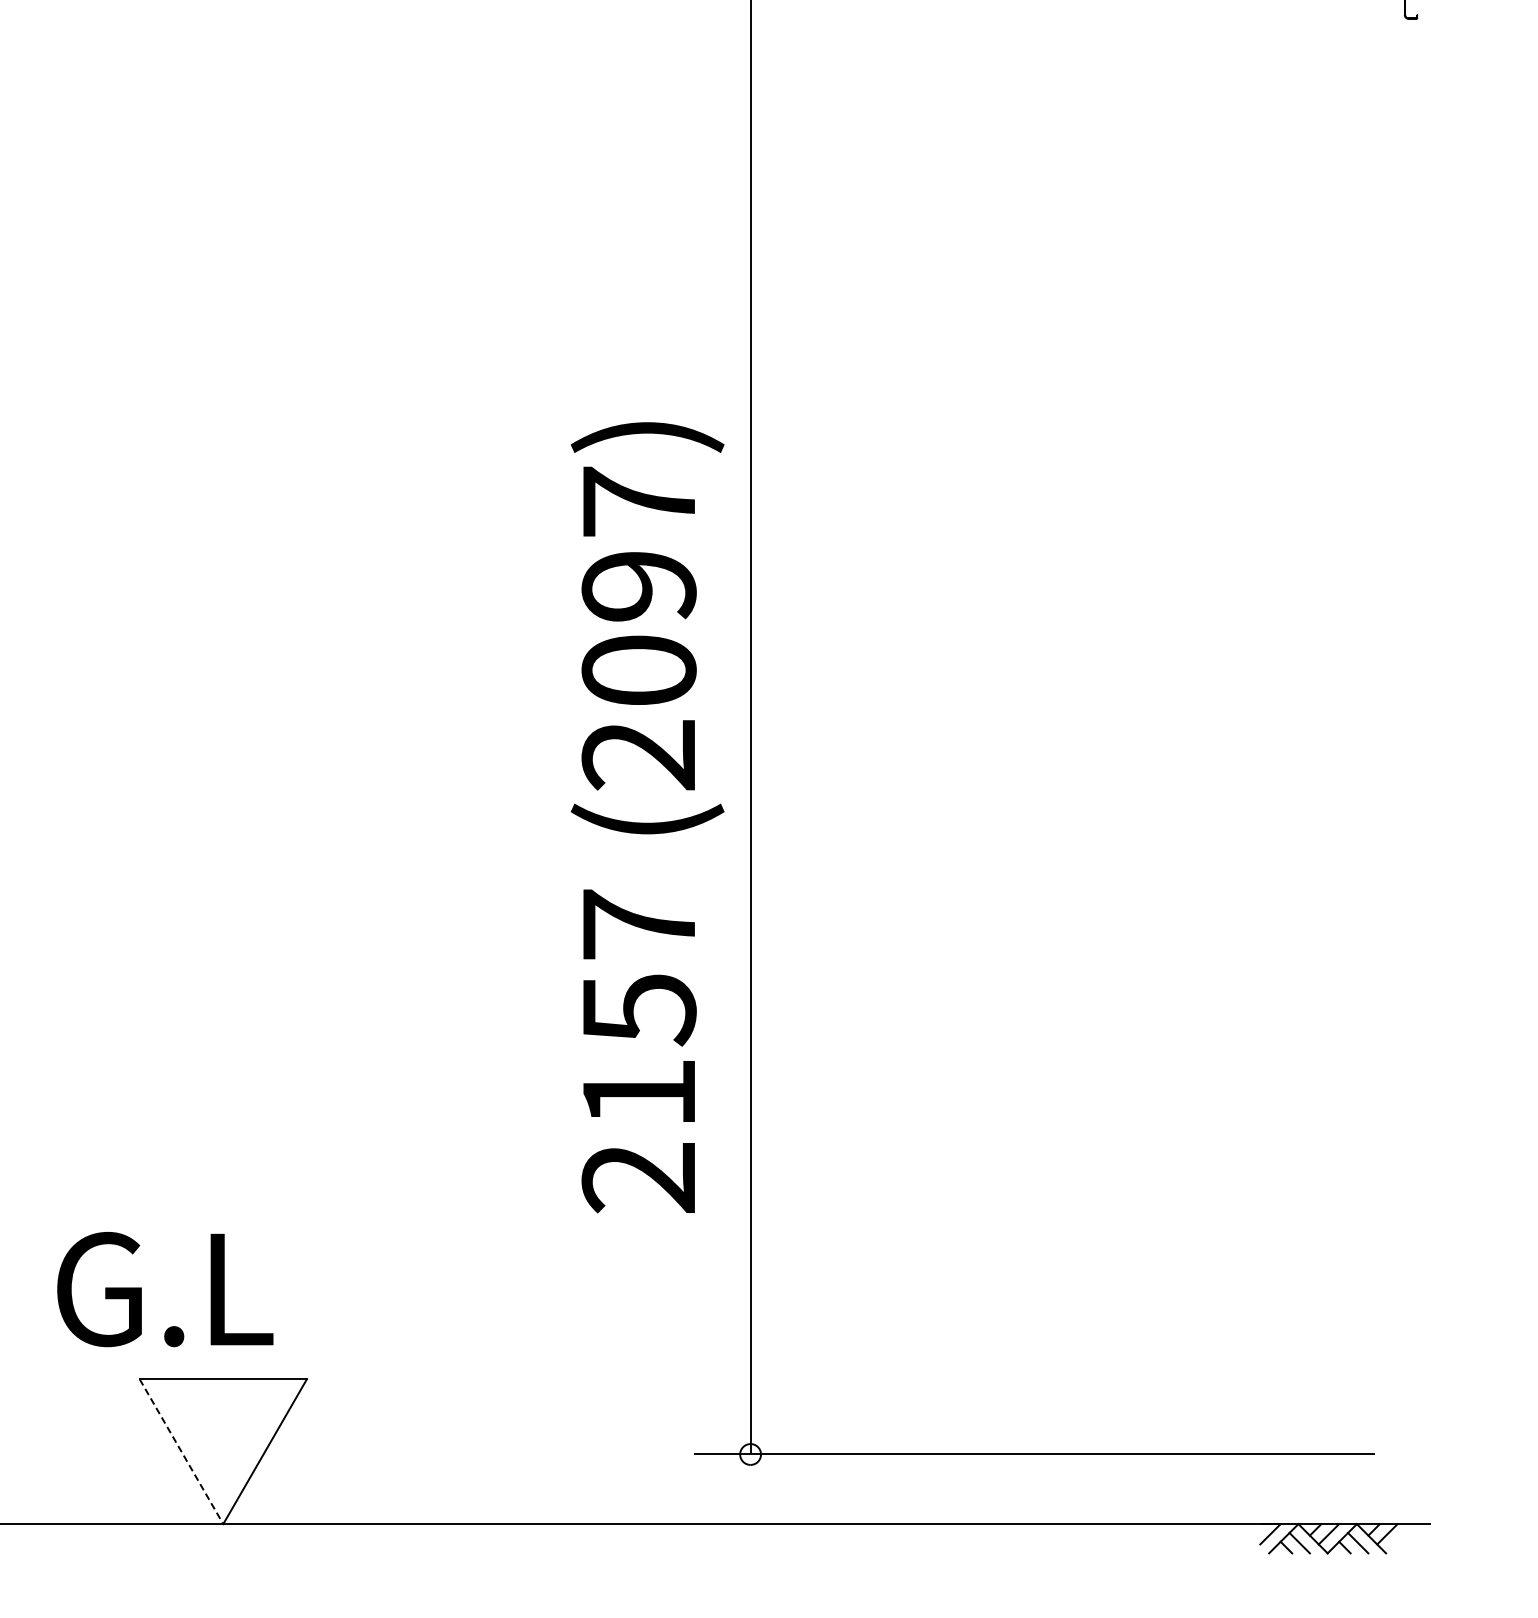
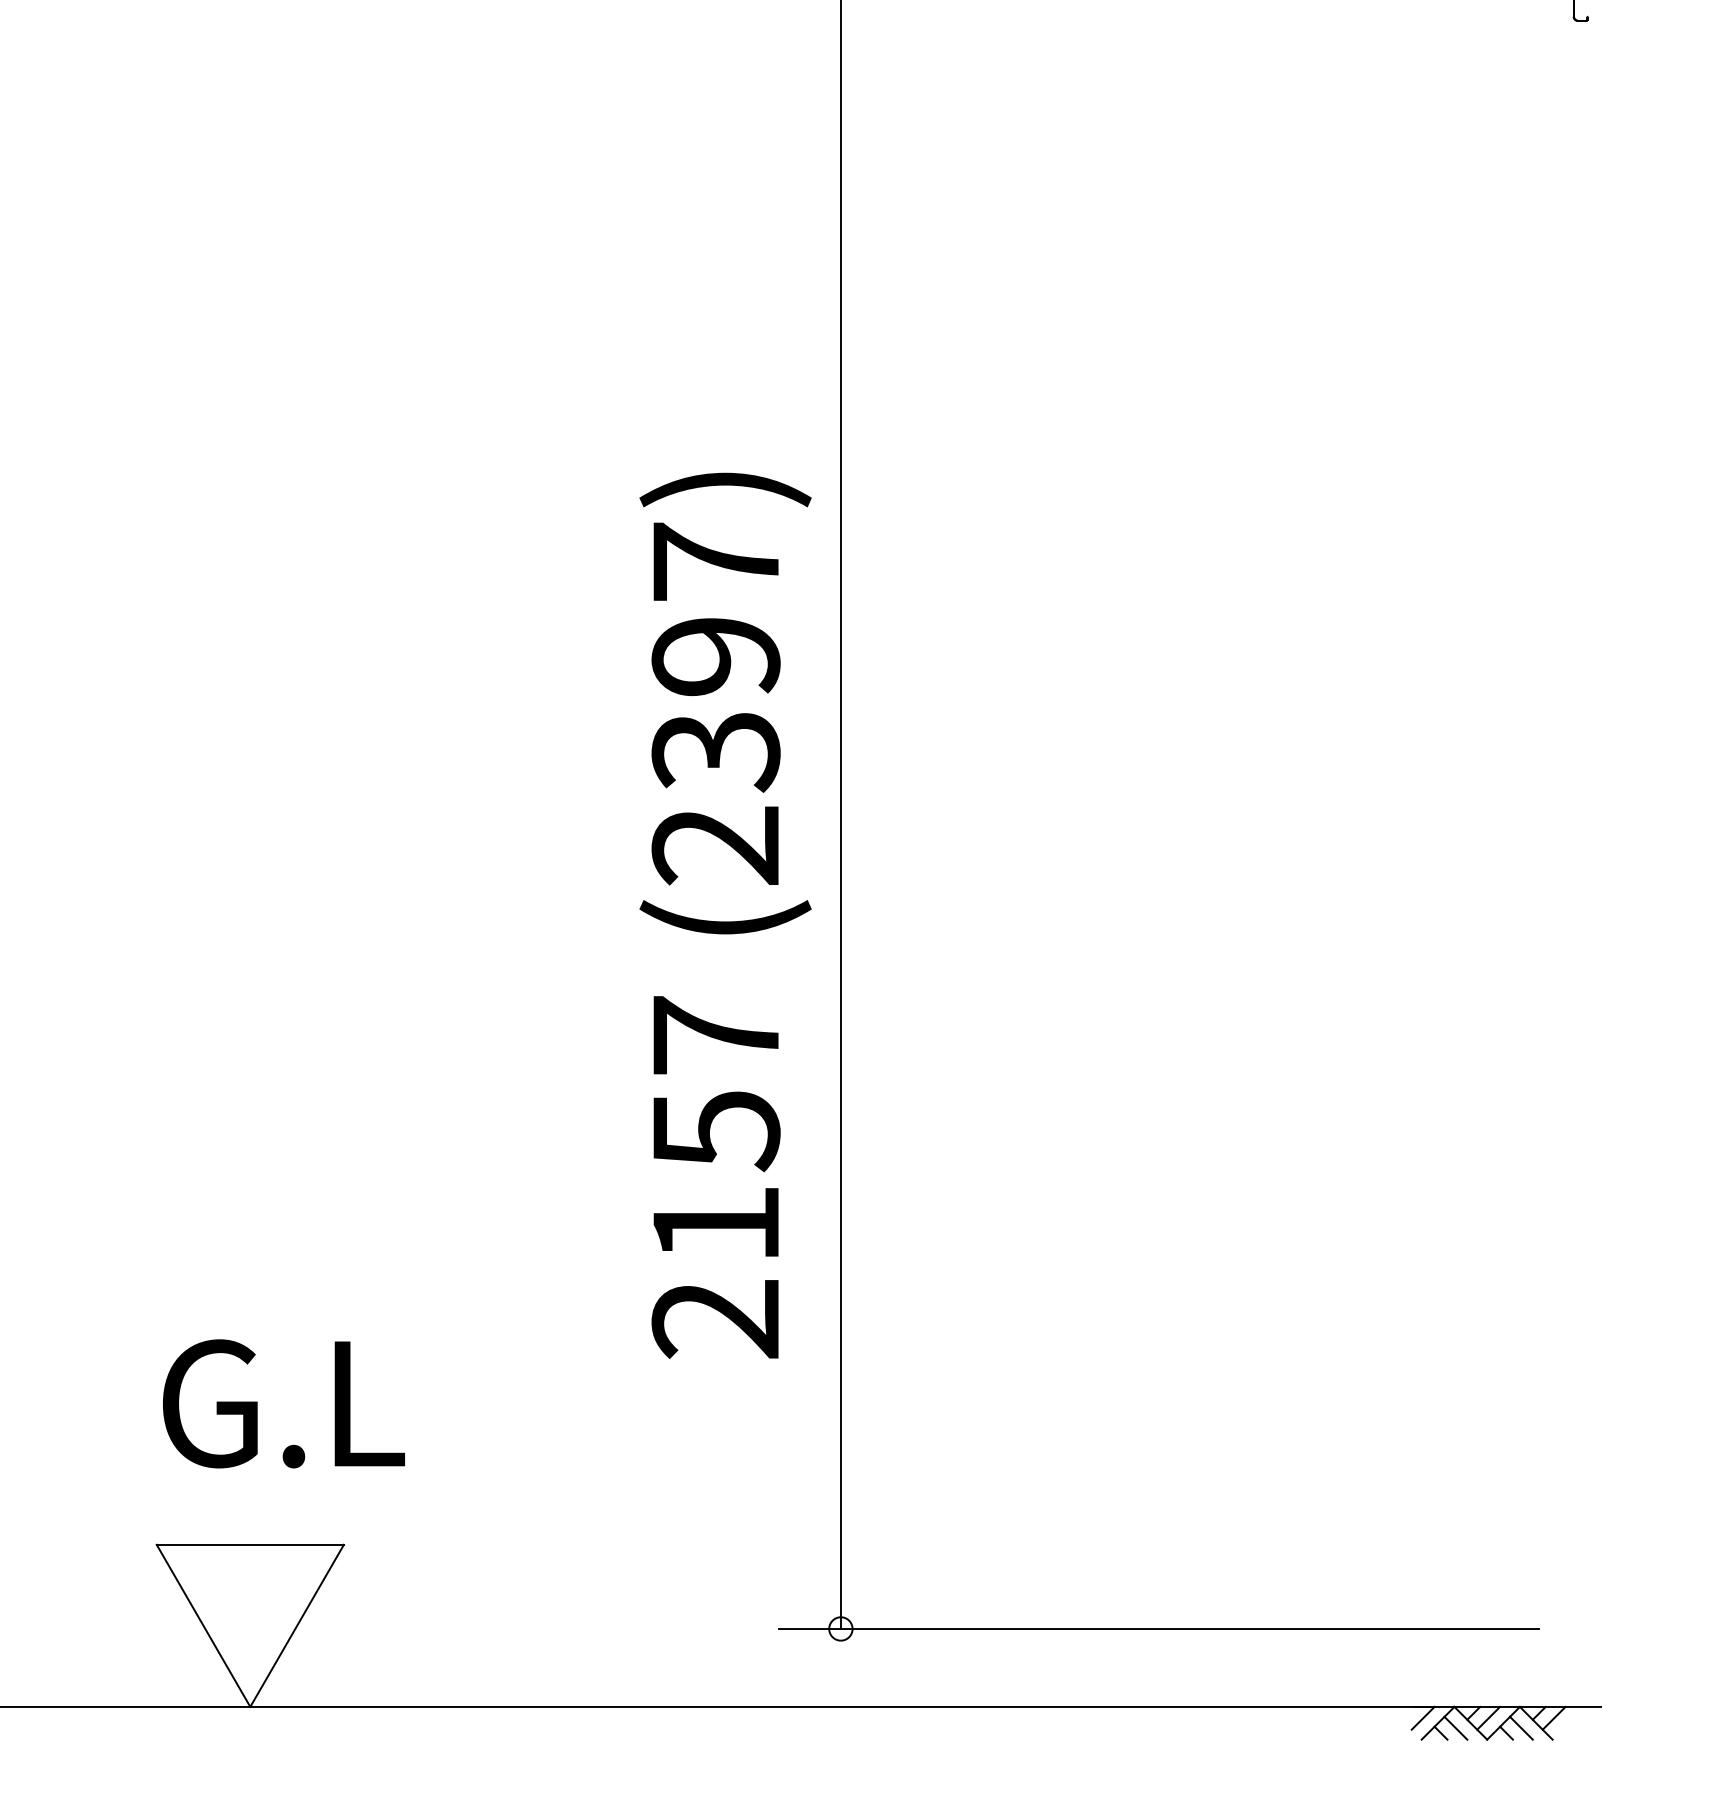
text: (638, 671) -> (715, 752), (2097) -> (2397)
text: (165, 1289) -> (284, 1403), moved
line: (181, 1451) -> (203, 1625), dashed -> solid

